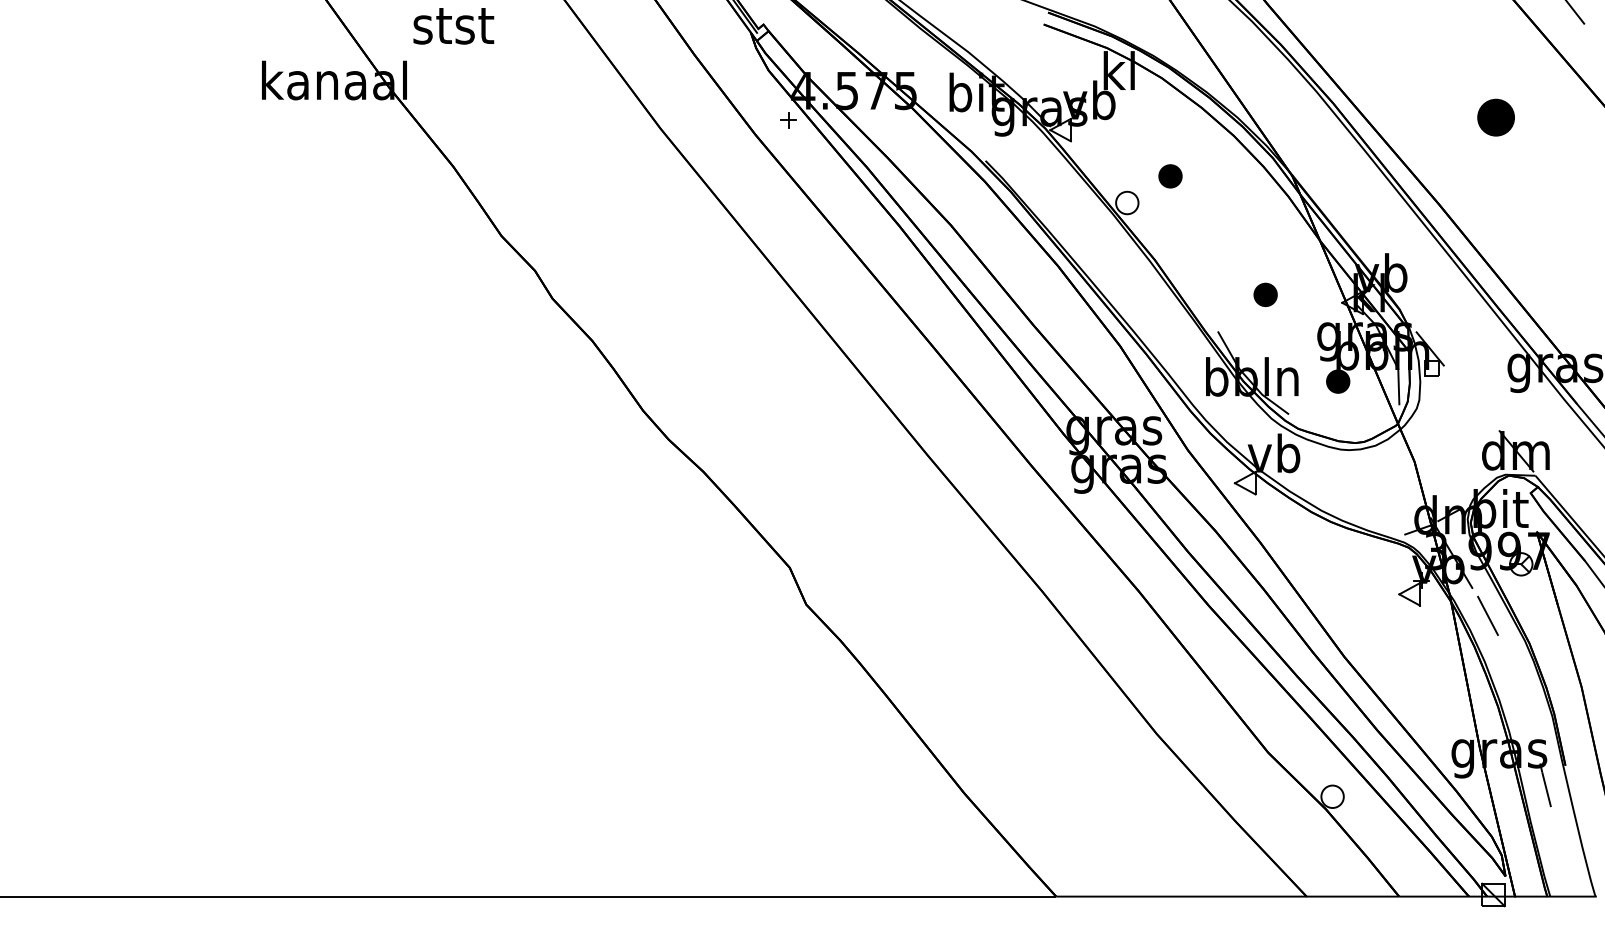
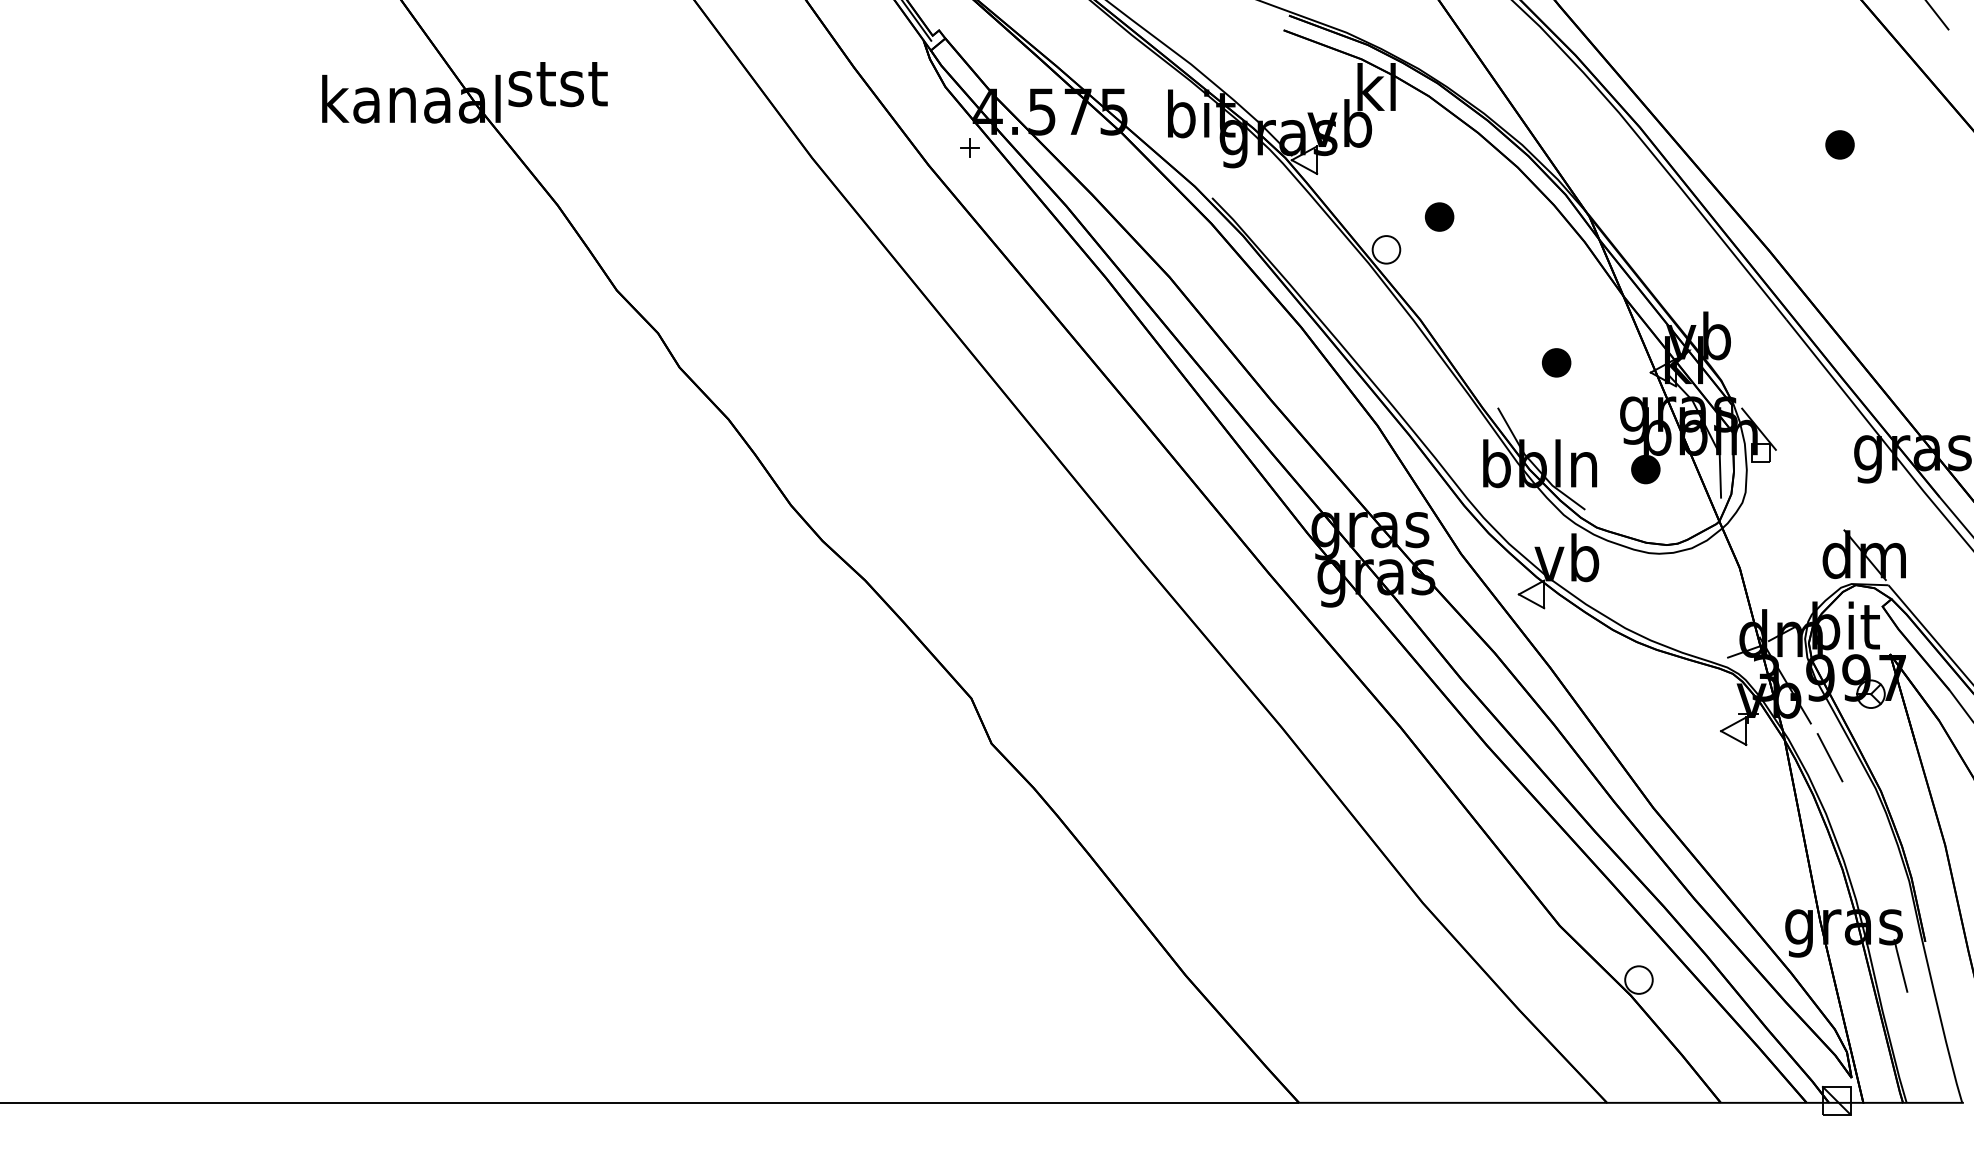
text: (453, 26) -> (557, 84), moved
part: (1495, 117) -> (1839, 144), size x0.62

